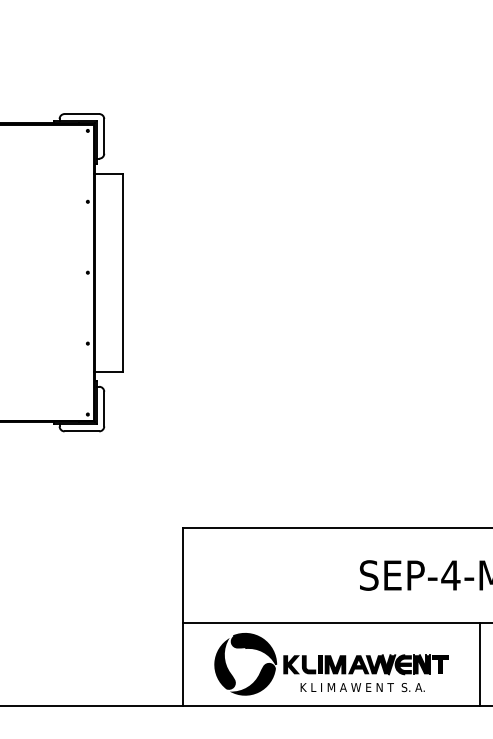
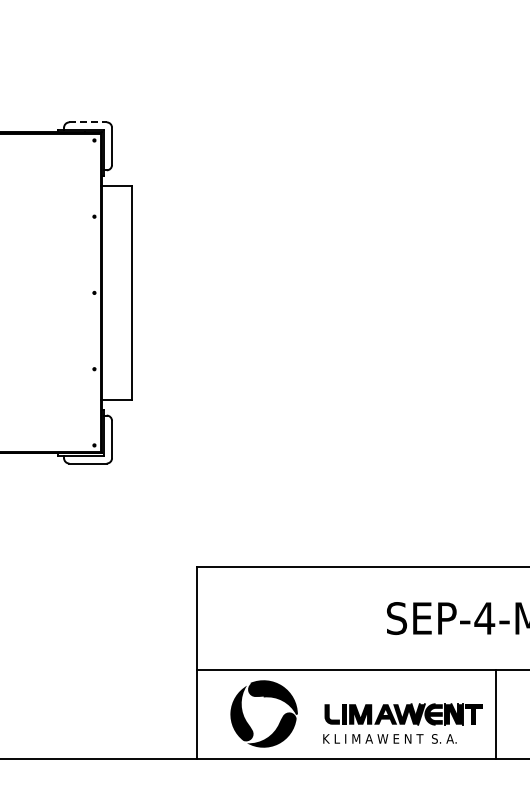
line: (82, 114) -> (88, 122), solid -> dashed
fill: (291, 664) -> (313, 714), removed
line: (480, 664) -> (495, 714), moved

